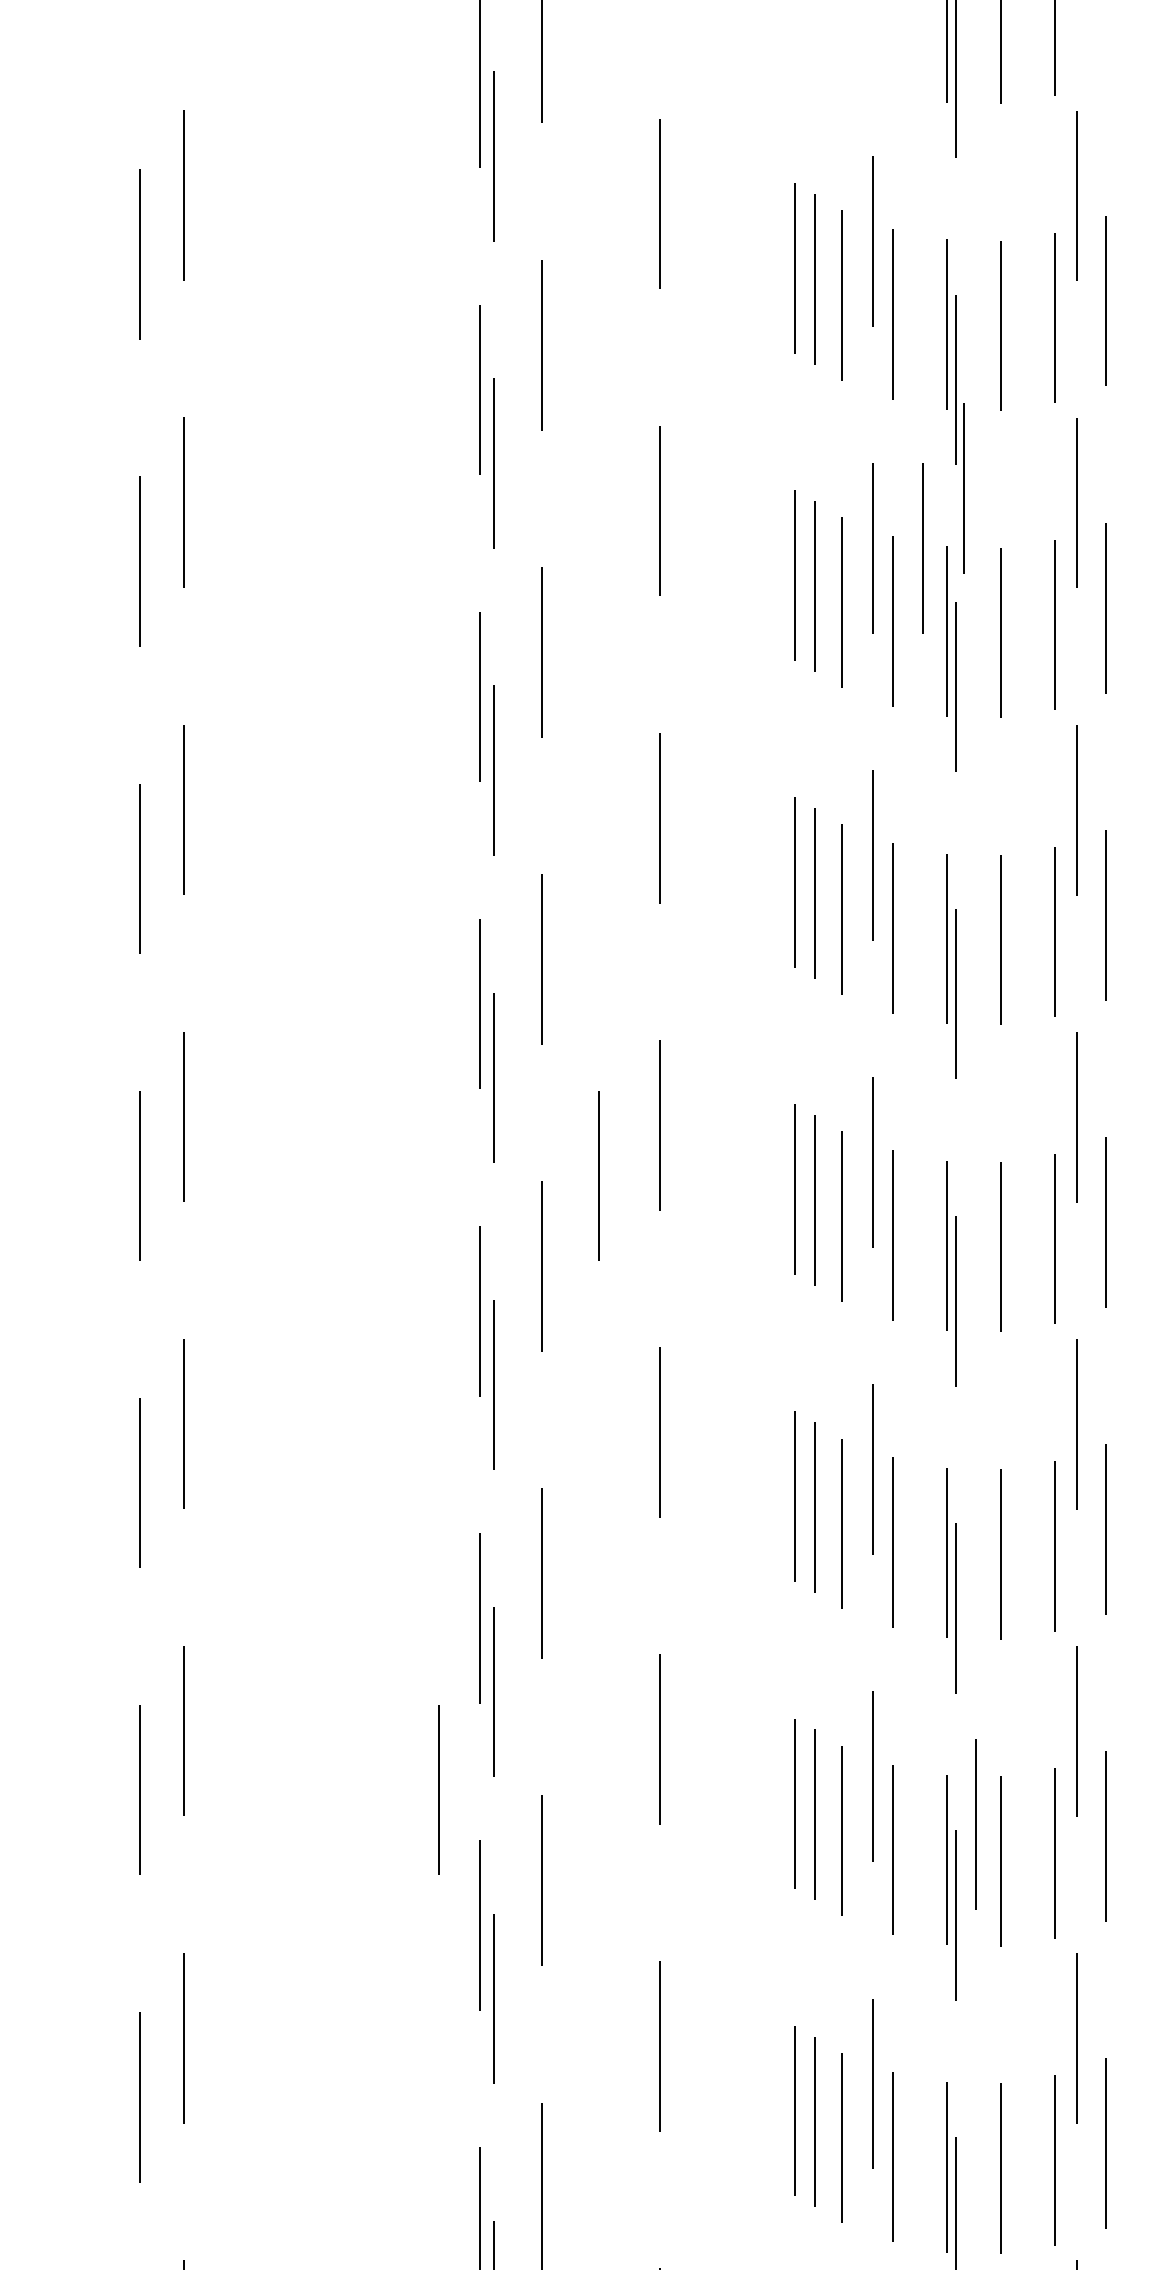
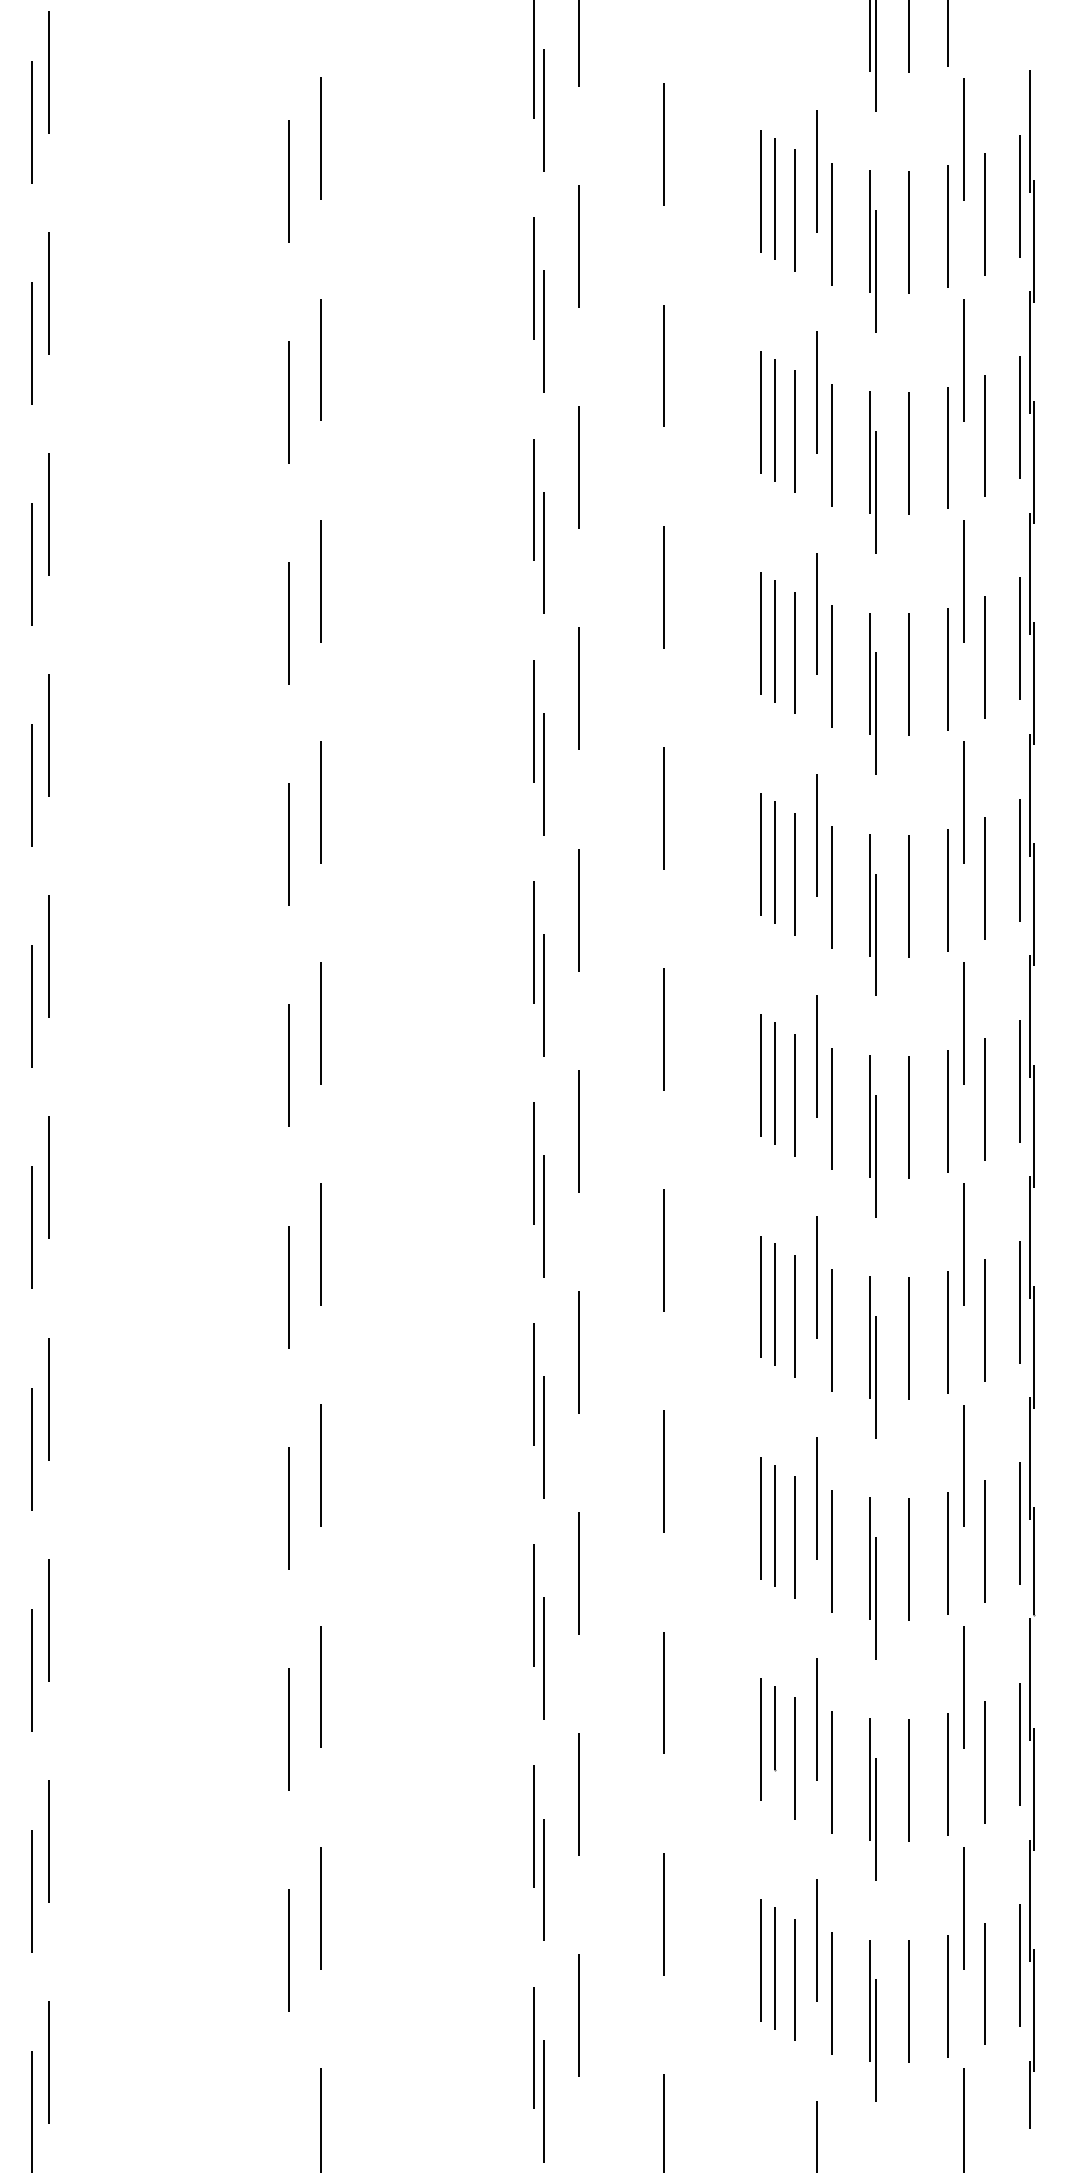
line: (963, 488) -> (882, 349), removed
line: (922, 547) -> (852, 392), removed
line: (598, 1175) -> (619, 844), removed
line: (439, 1790) -> (504, 1287), removed
line: (975, 1823) -> (890, 1311), removed

